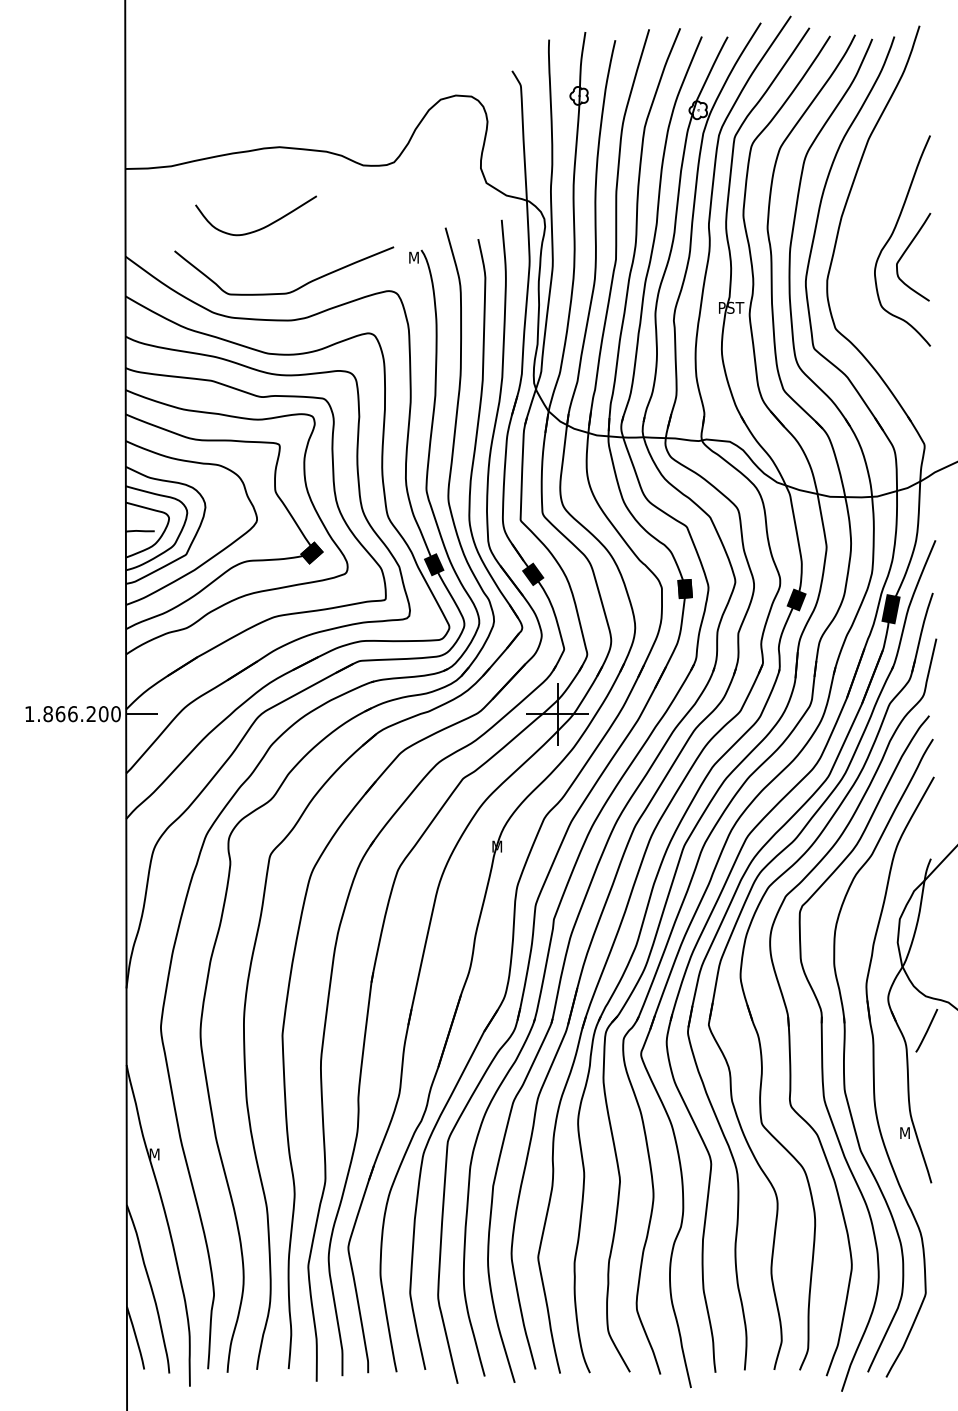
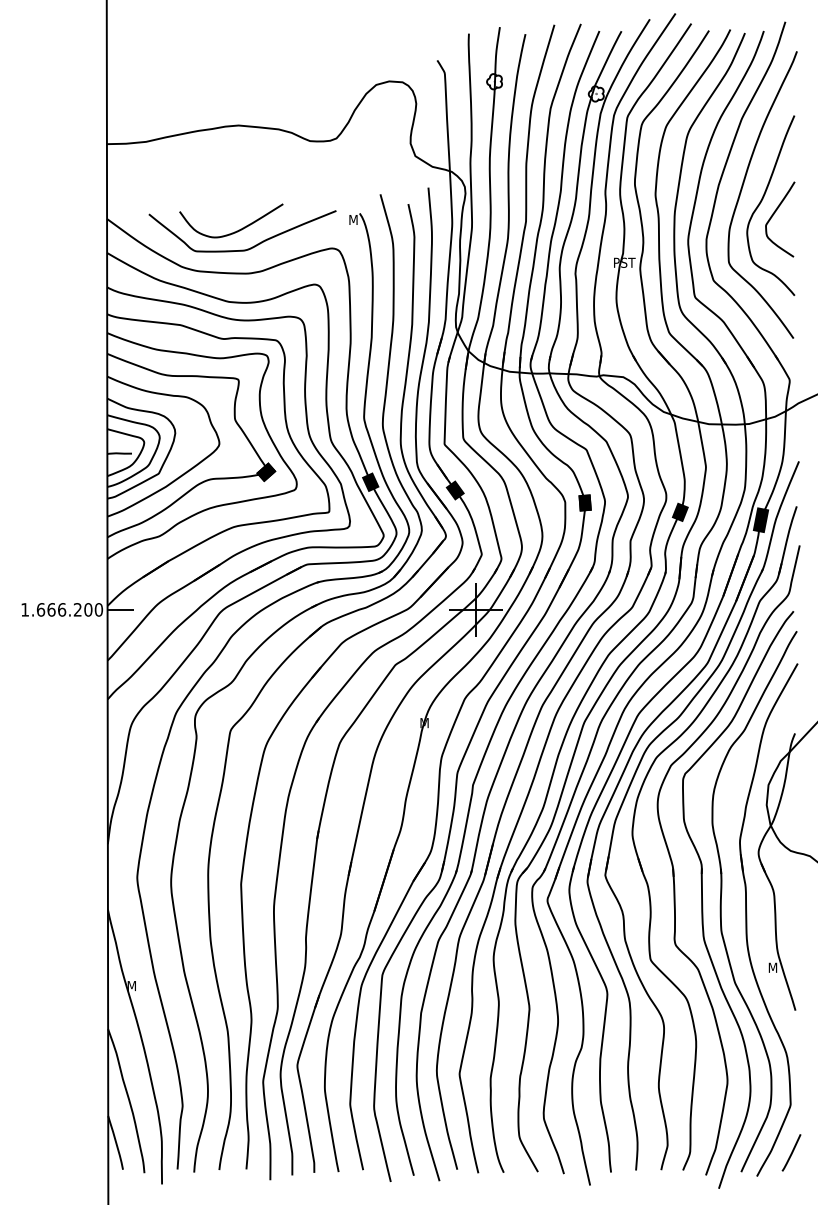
curve: (869, 221) -> (742, 189), added
curve: (259, 228) -> (234, 231), moved
text: (48, 713) -> (41, 609), 1.866.200 -> 1.666.200
line: (926, 1030) -> (791, 1152), moved

